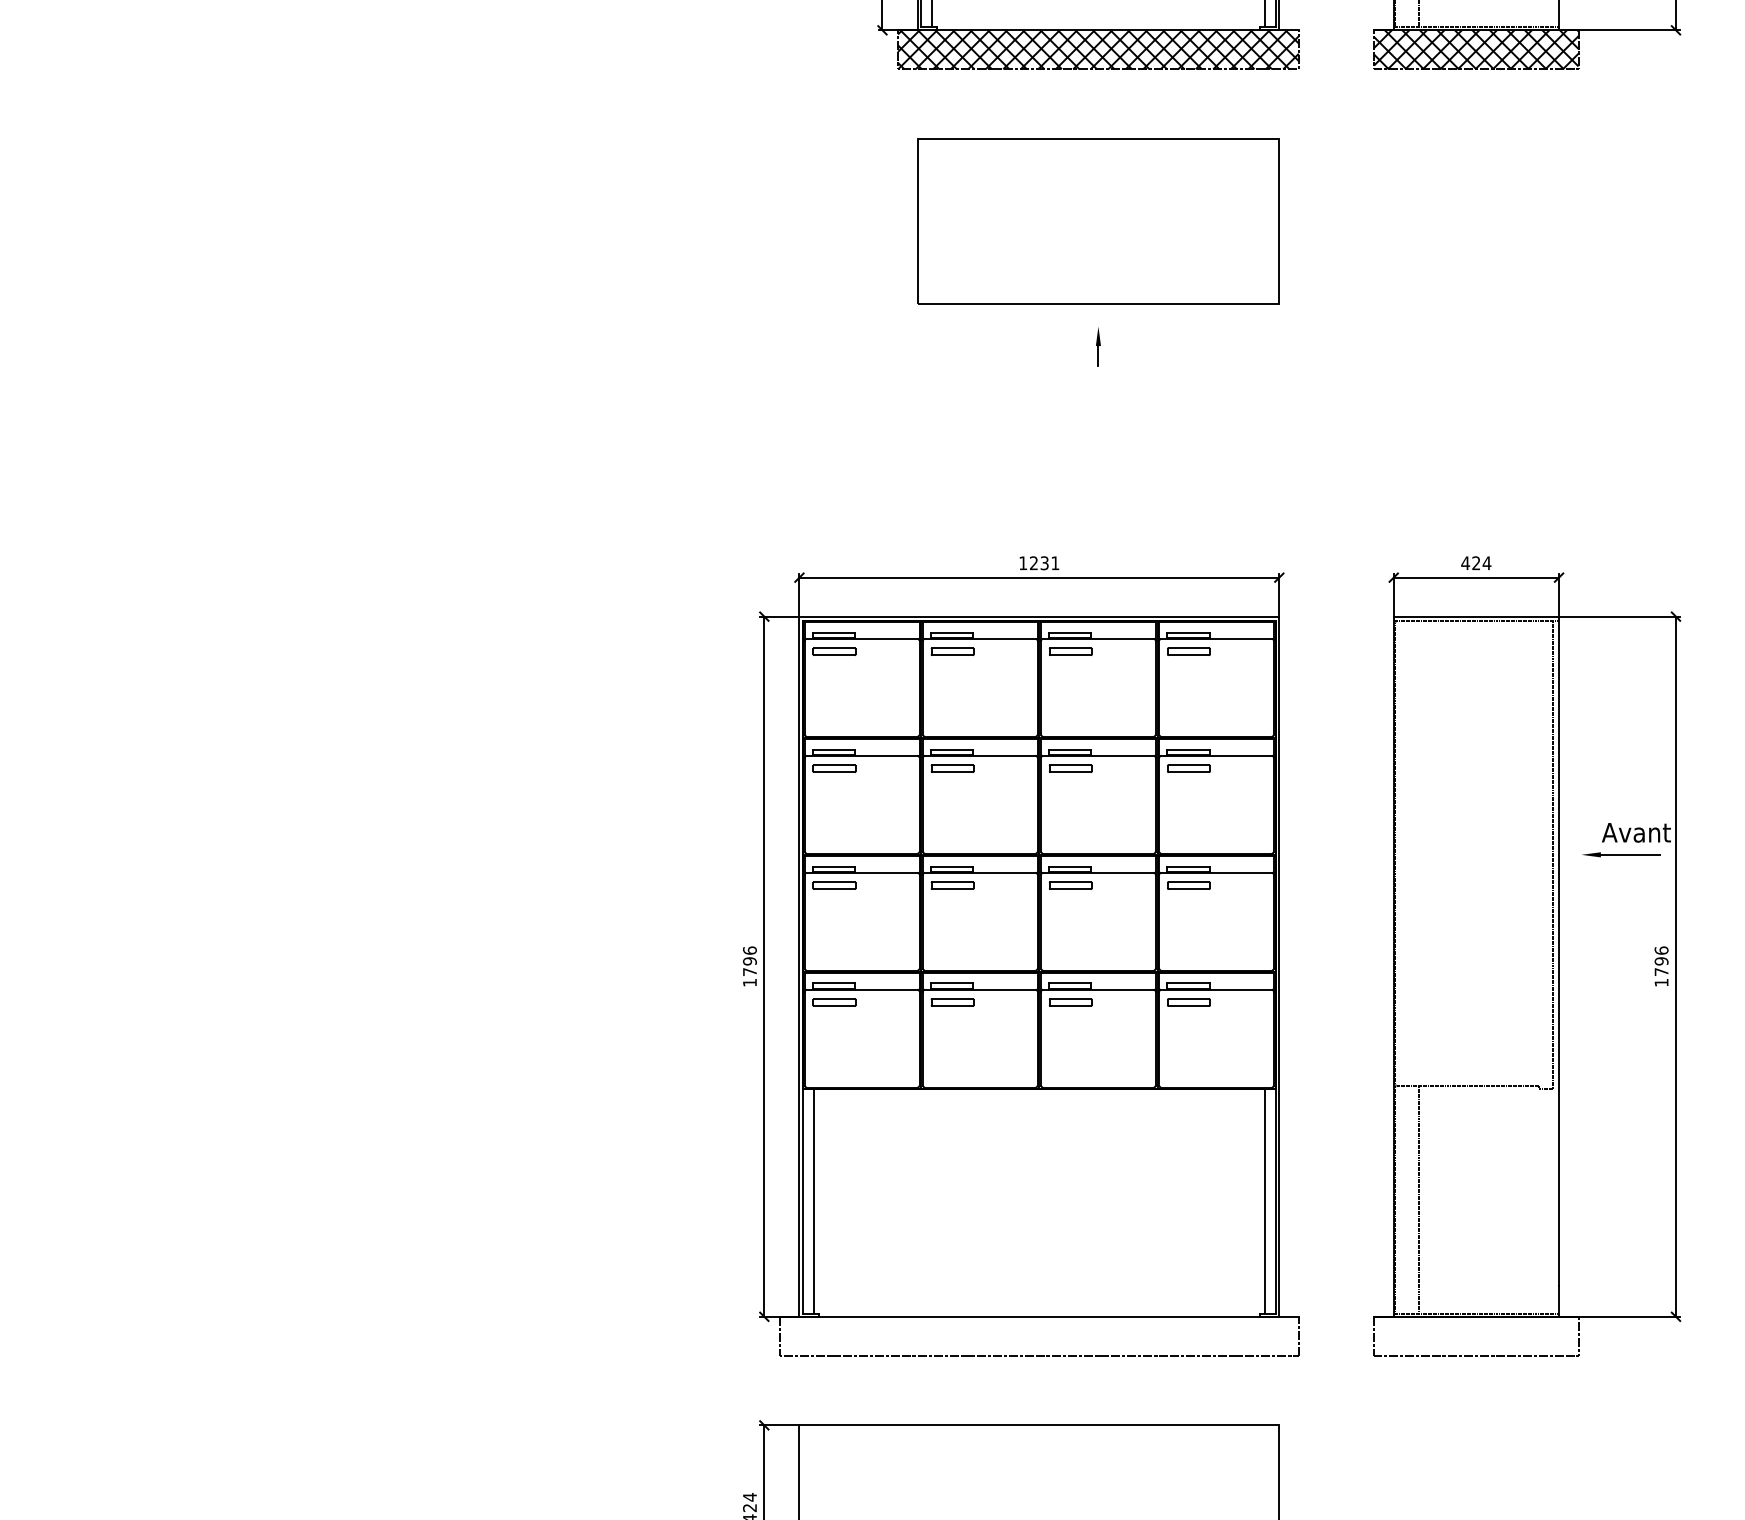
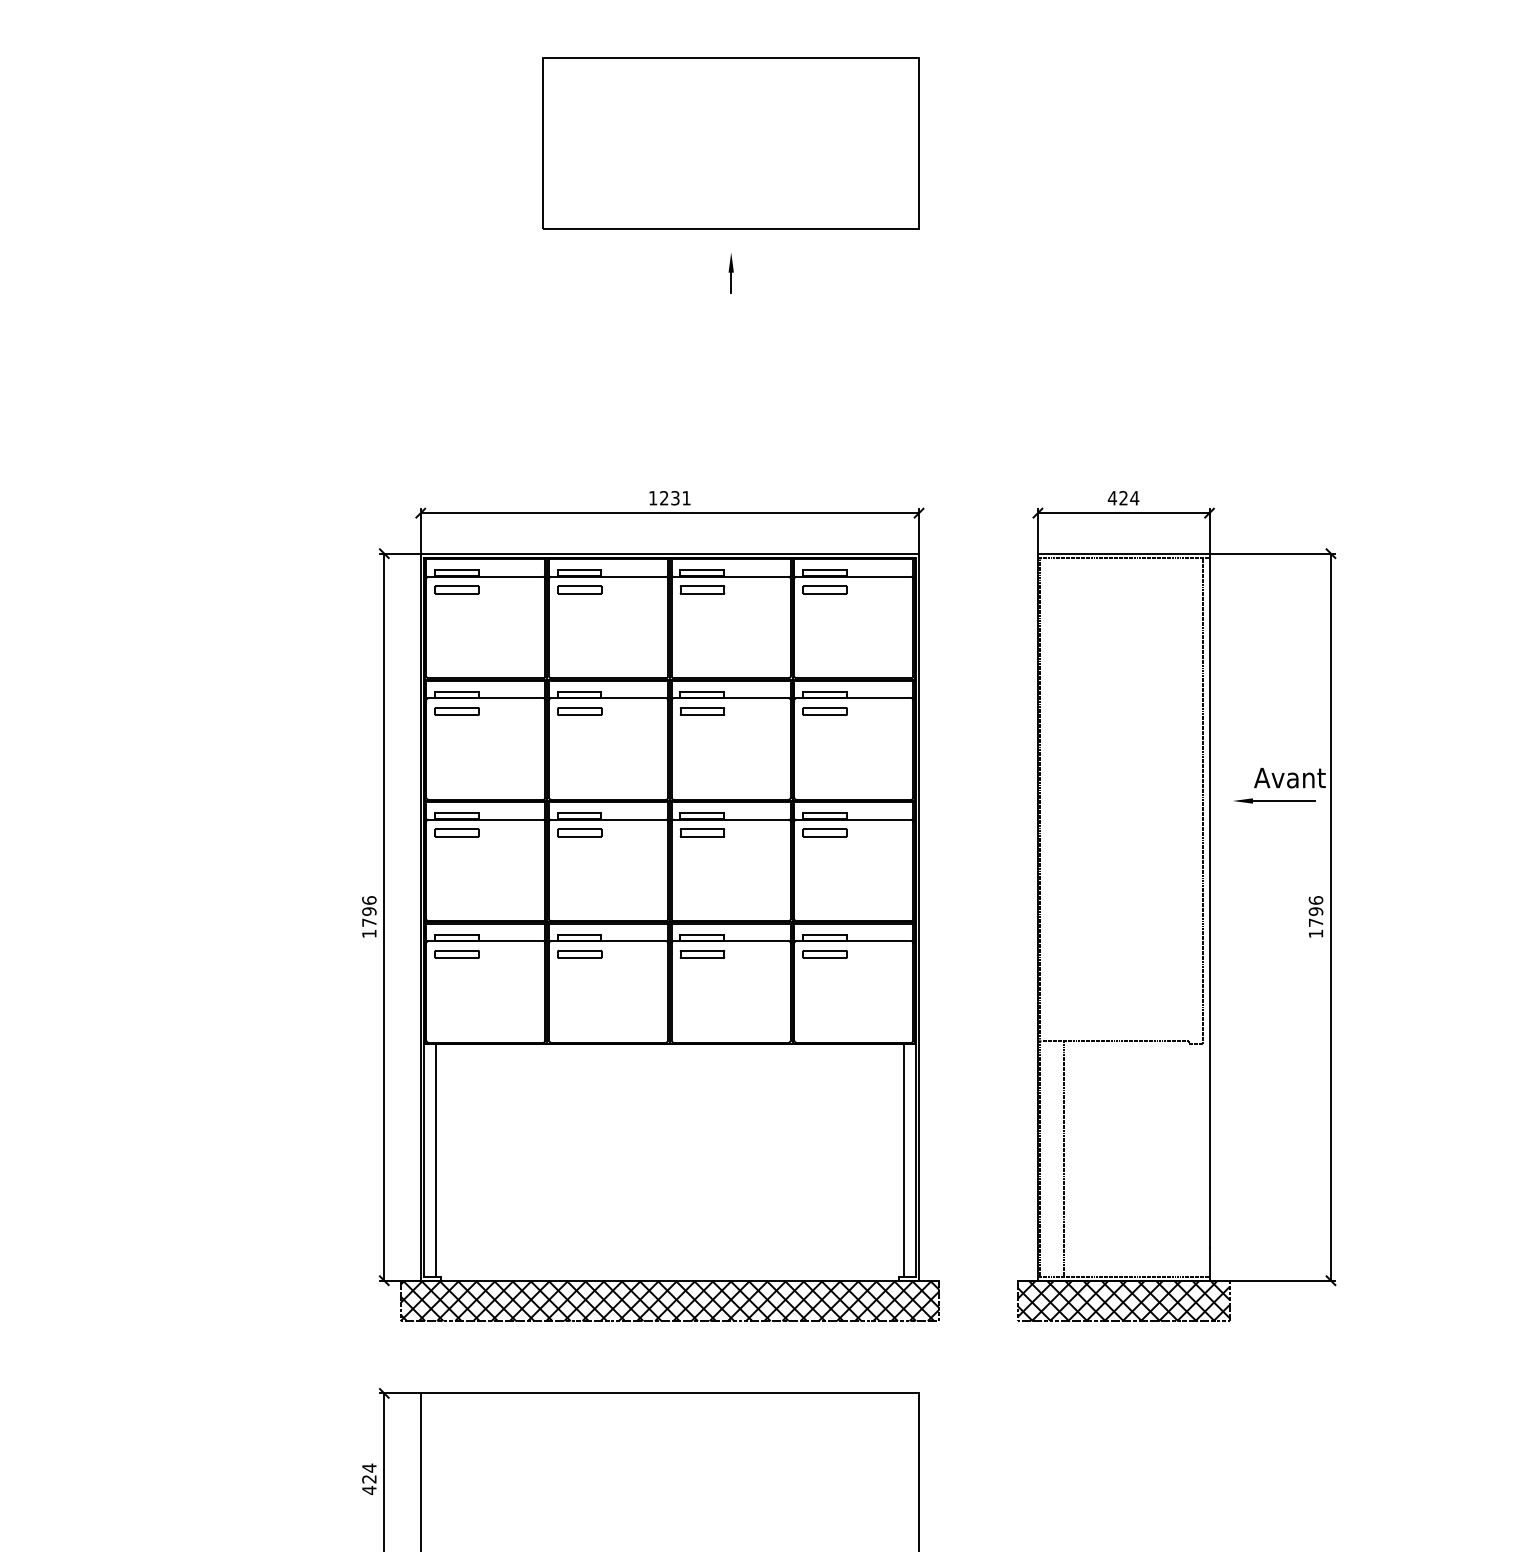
hatch: (1038, 1335) -> (668, 1300), added
hatch: (1476, 1335) -> (1123, 1300), added

